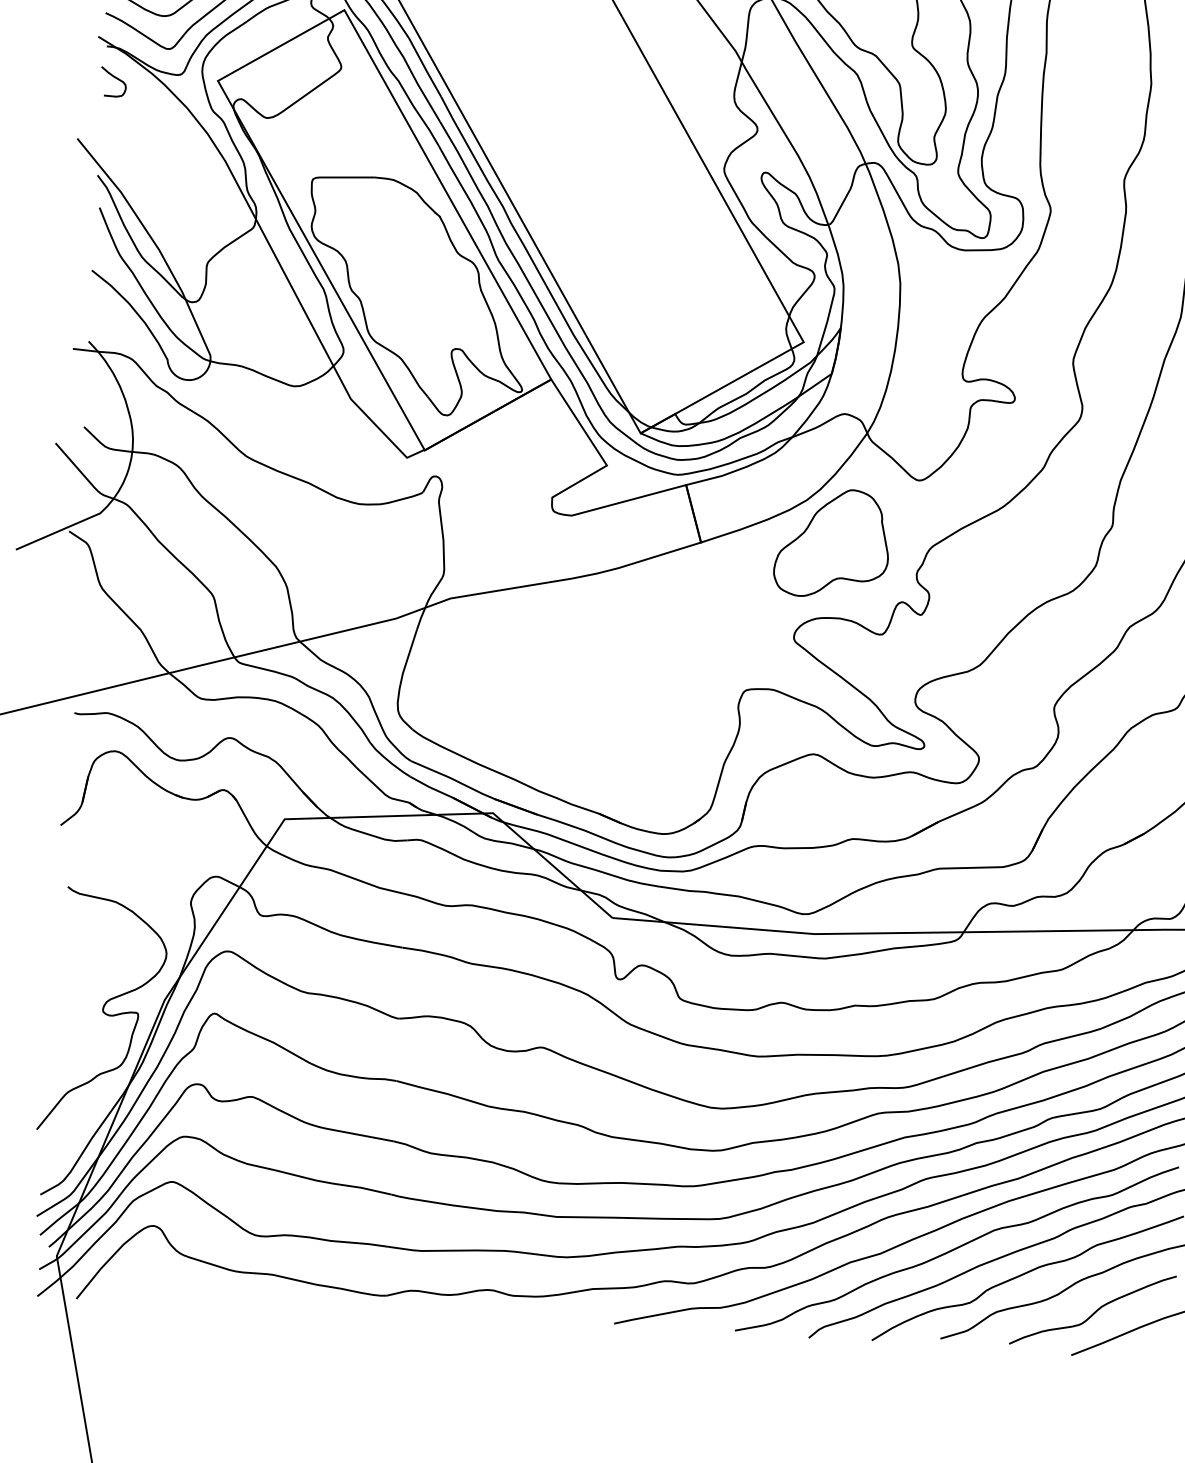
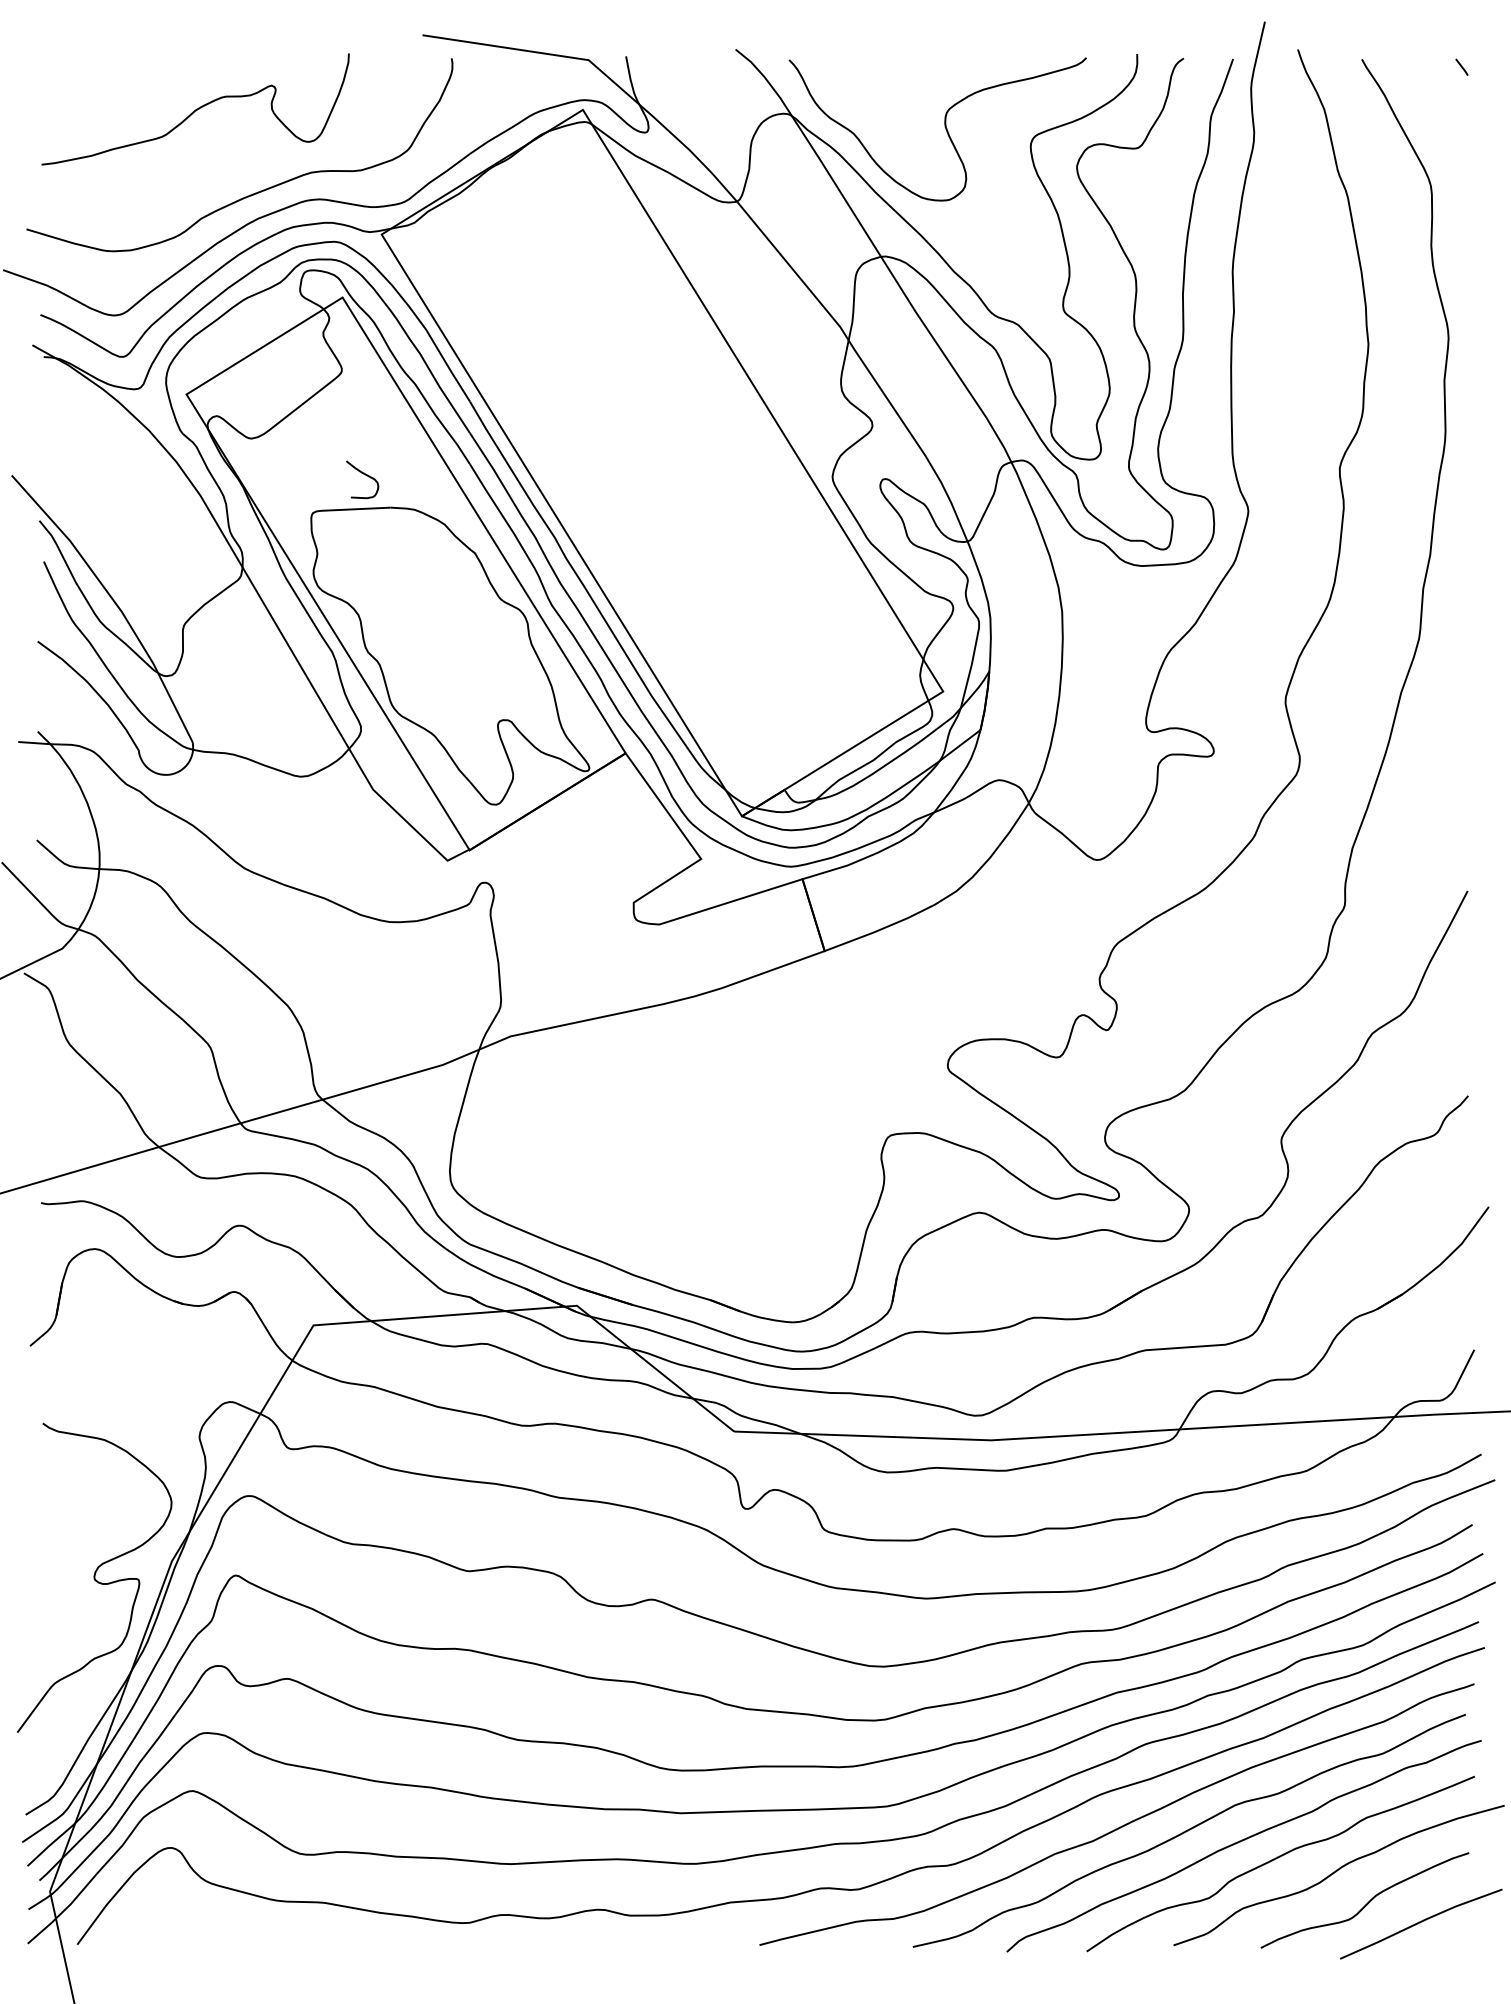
curve: (116, 78) -> (365, 475), moved
part: (831, 543) -> (990, 944), removed

